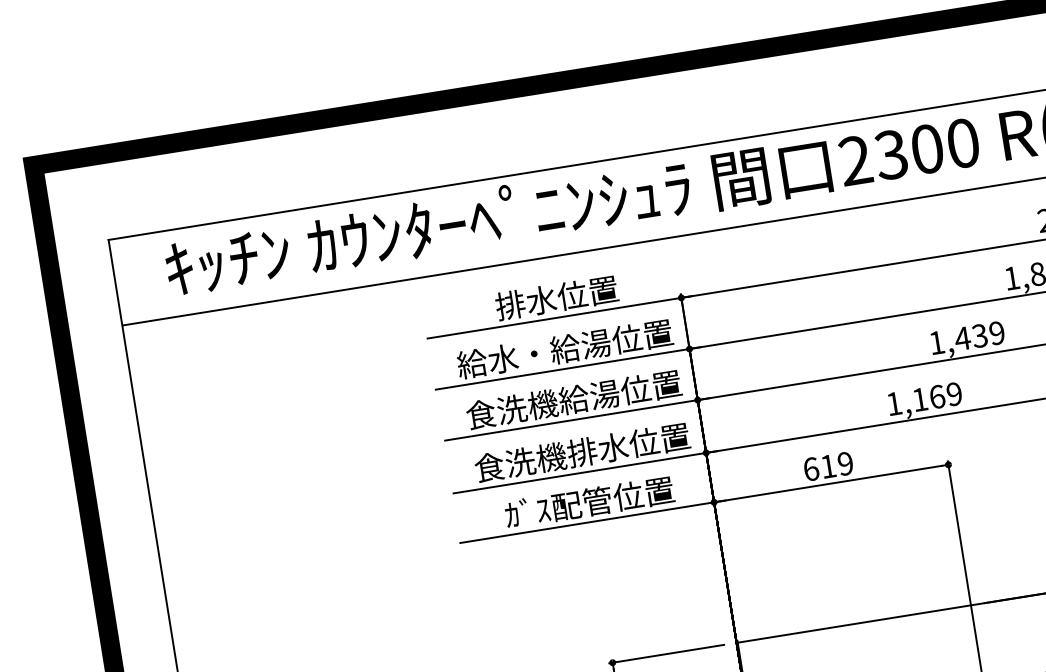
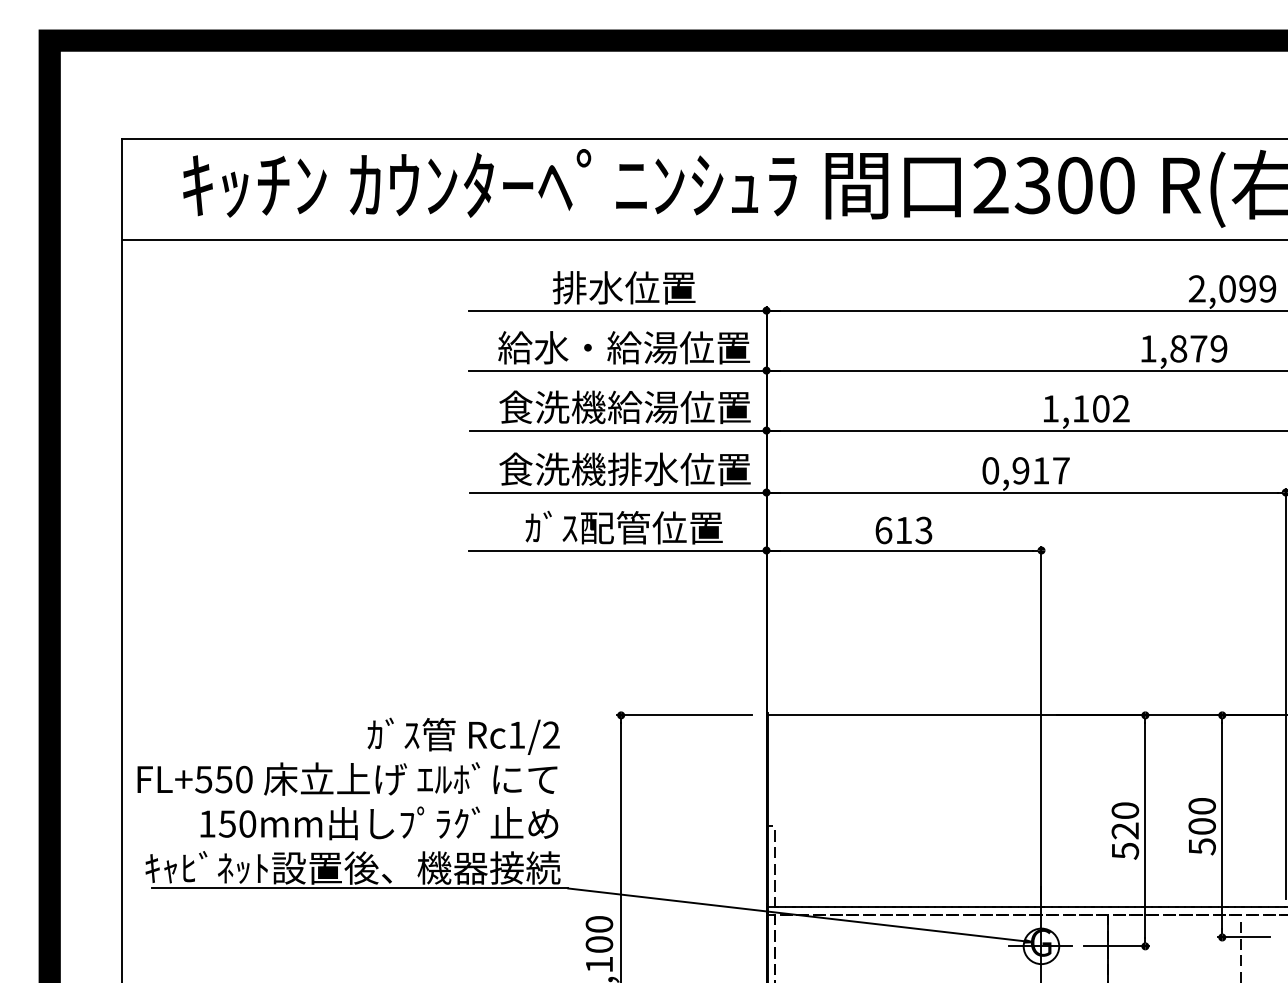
text: (979, 335) -> (1100, 408), 1,439 -> 1,102
text: (923, 398) -> (1025, 470), 1,169 -> 0,917
text: (845, 463) -> (923, 530), 619 -> 613

